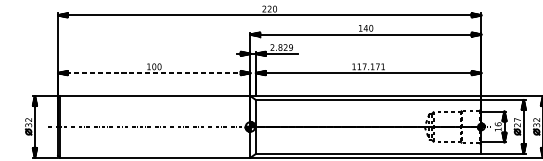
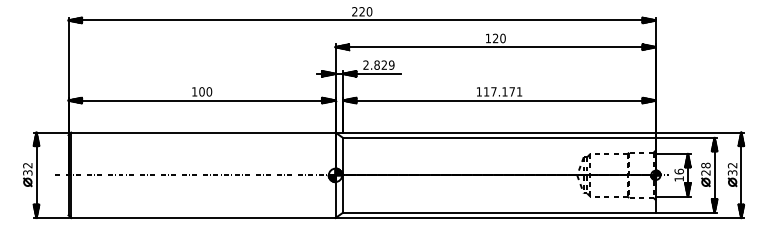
text: (365, 28) -> (495, 38), 140 -> 120
line: (154, 73) -> (202, 100), dashed -> solid
text: (517, 119) -> (705, 165), 27 -> 28

